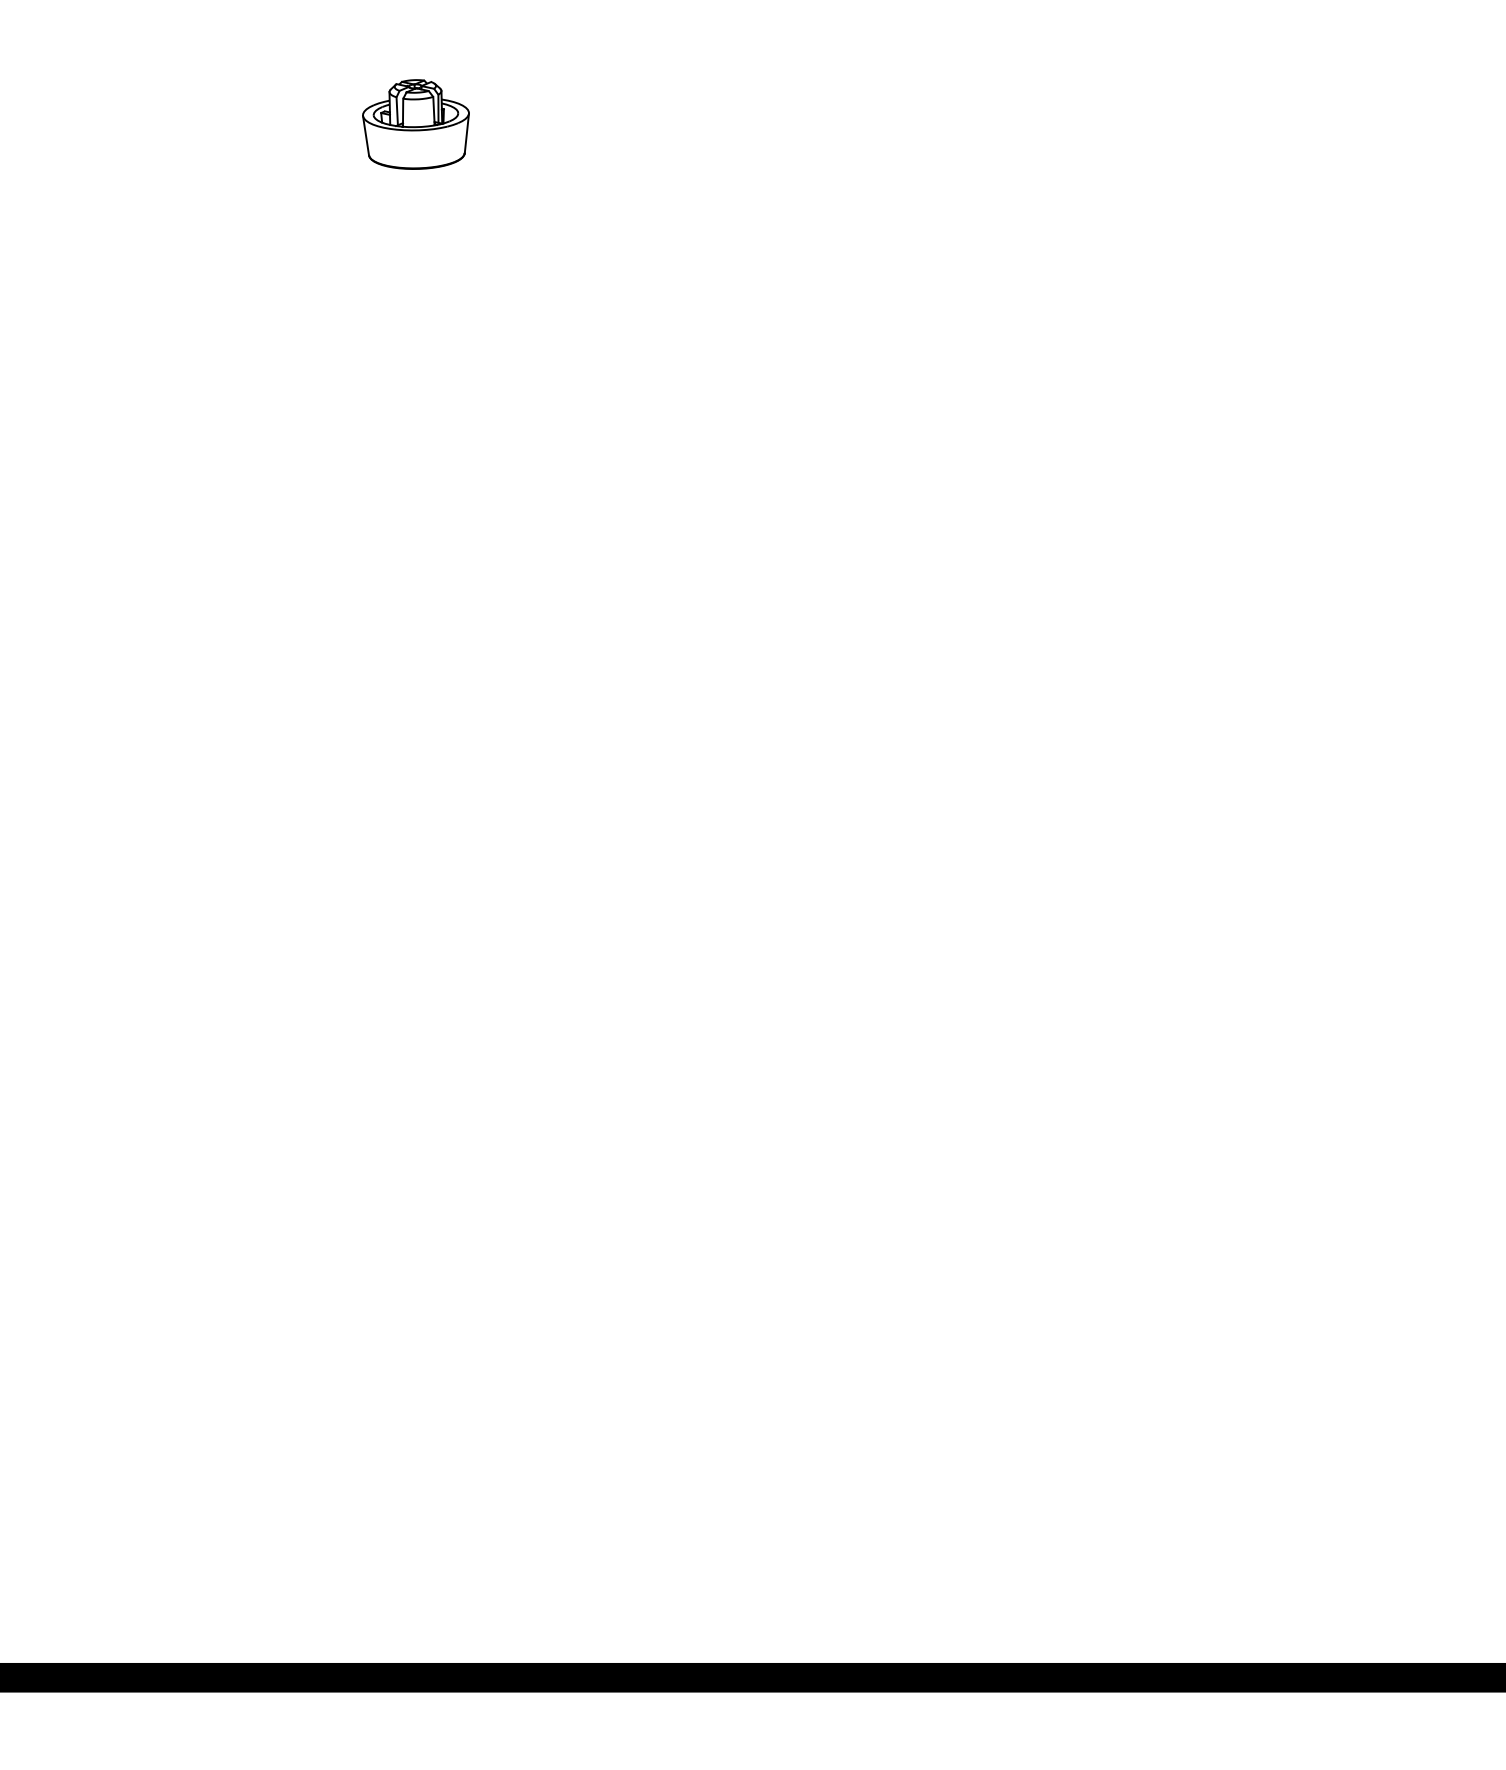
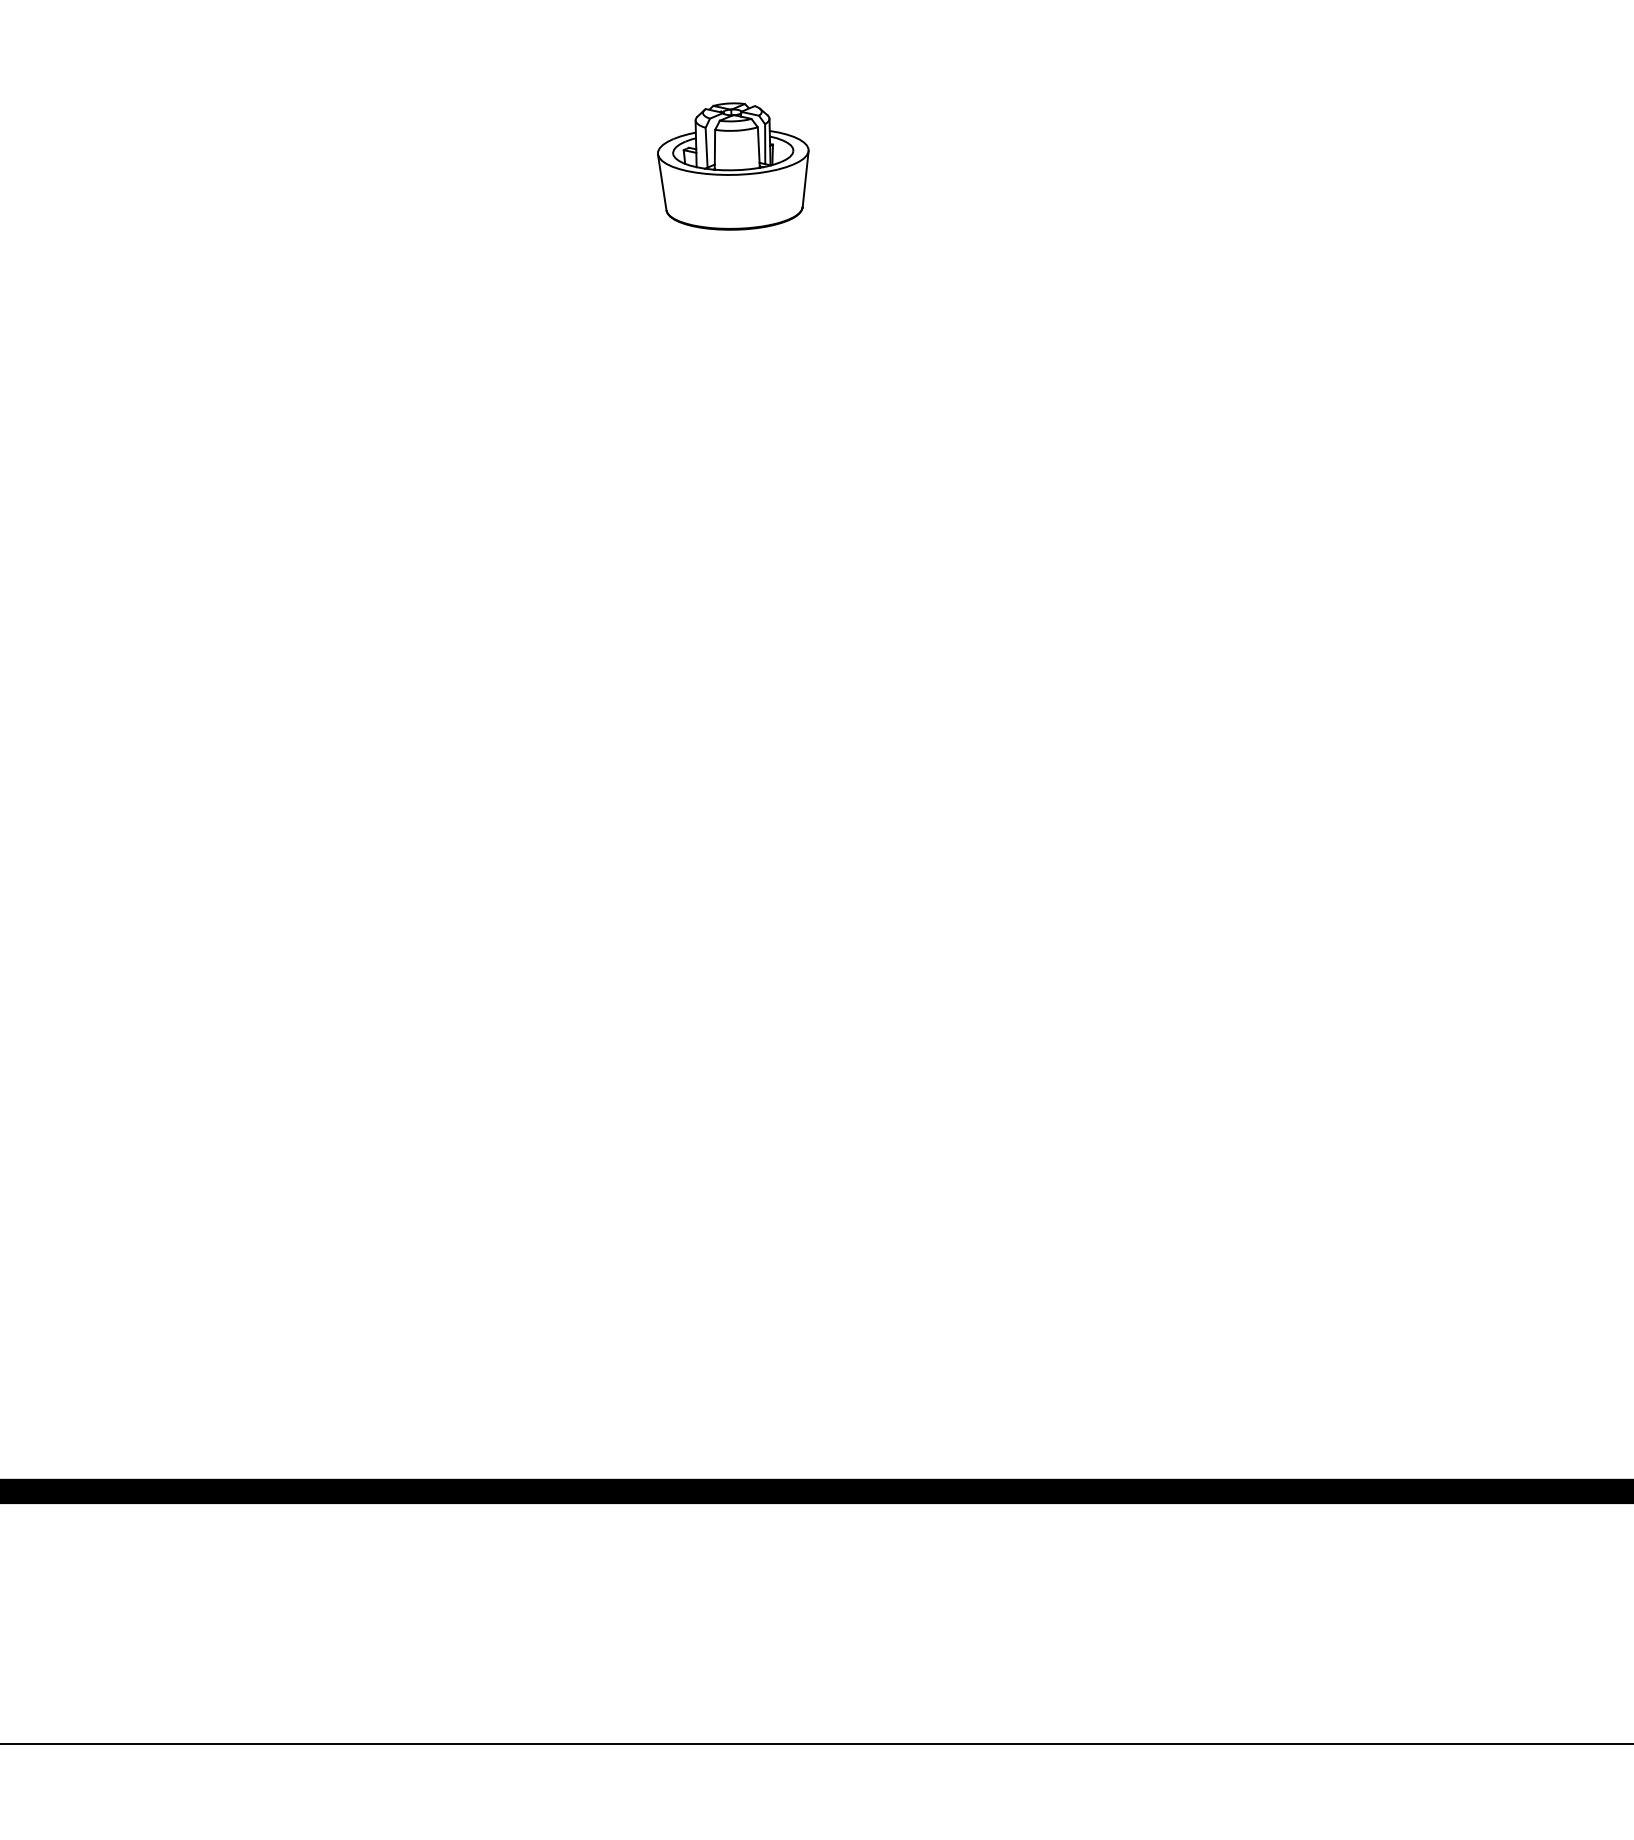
part: (416, 124) -> (733, 166), size x1.67

